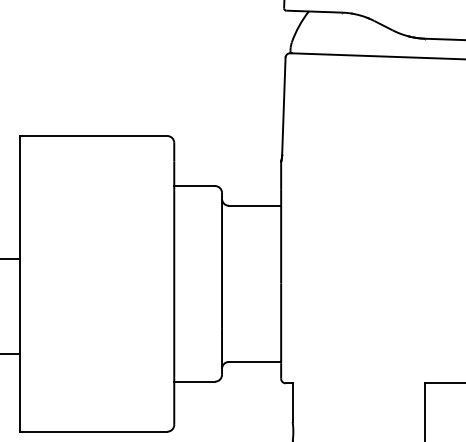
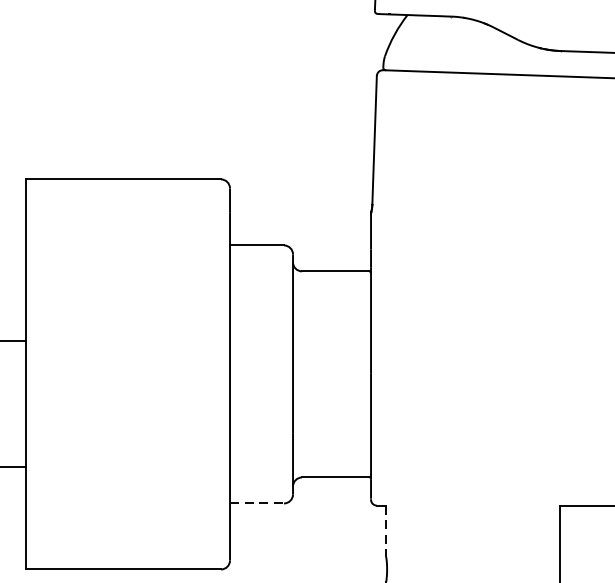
line: (195, 381) -> (258, 503), solid -> dashed
line: (292, 403) -> (385, 532), solid -> dashed

